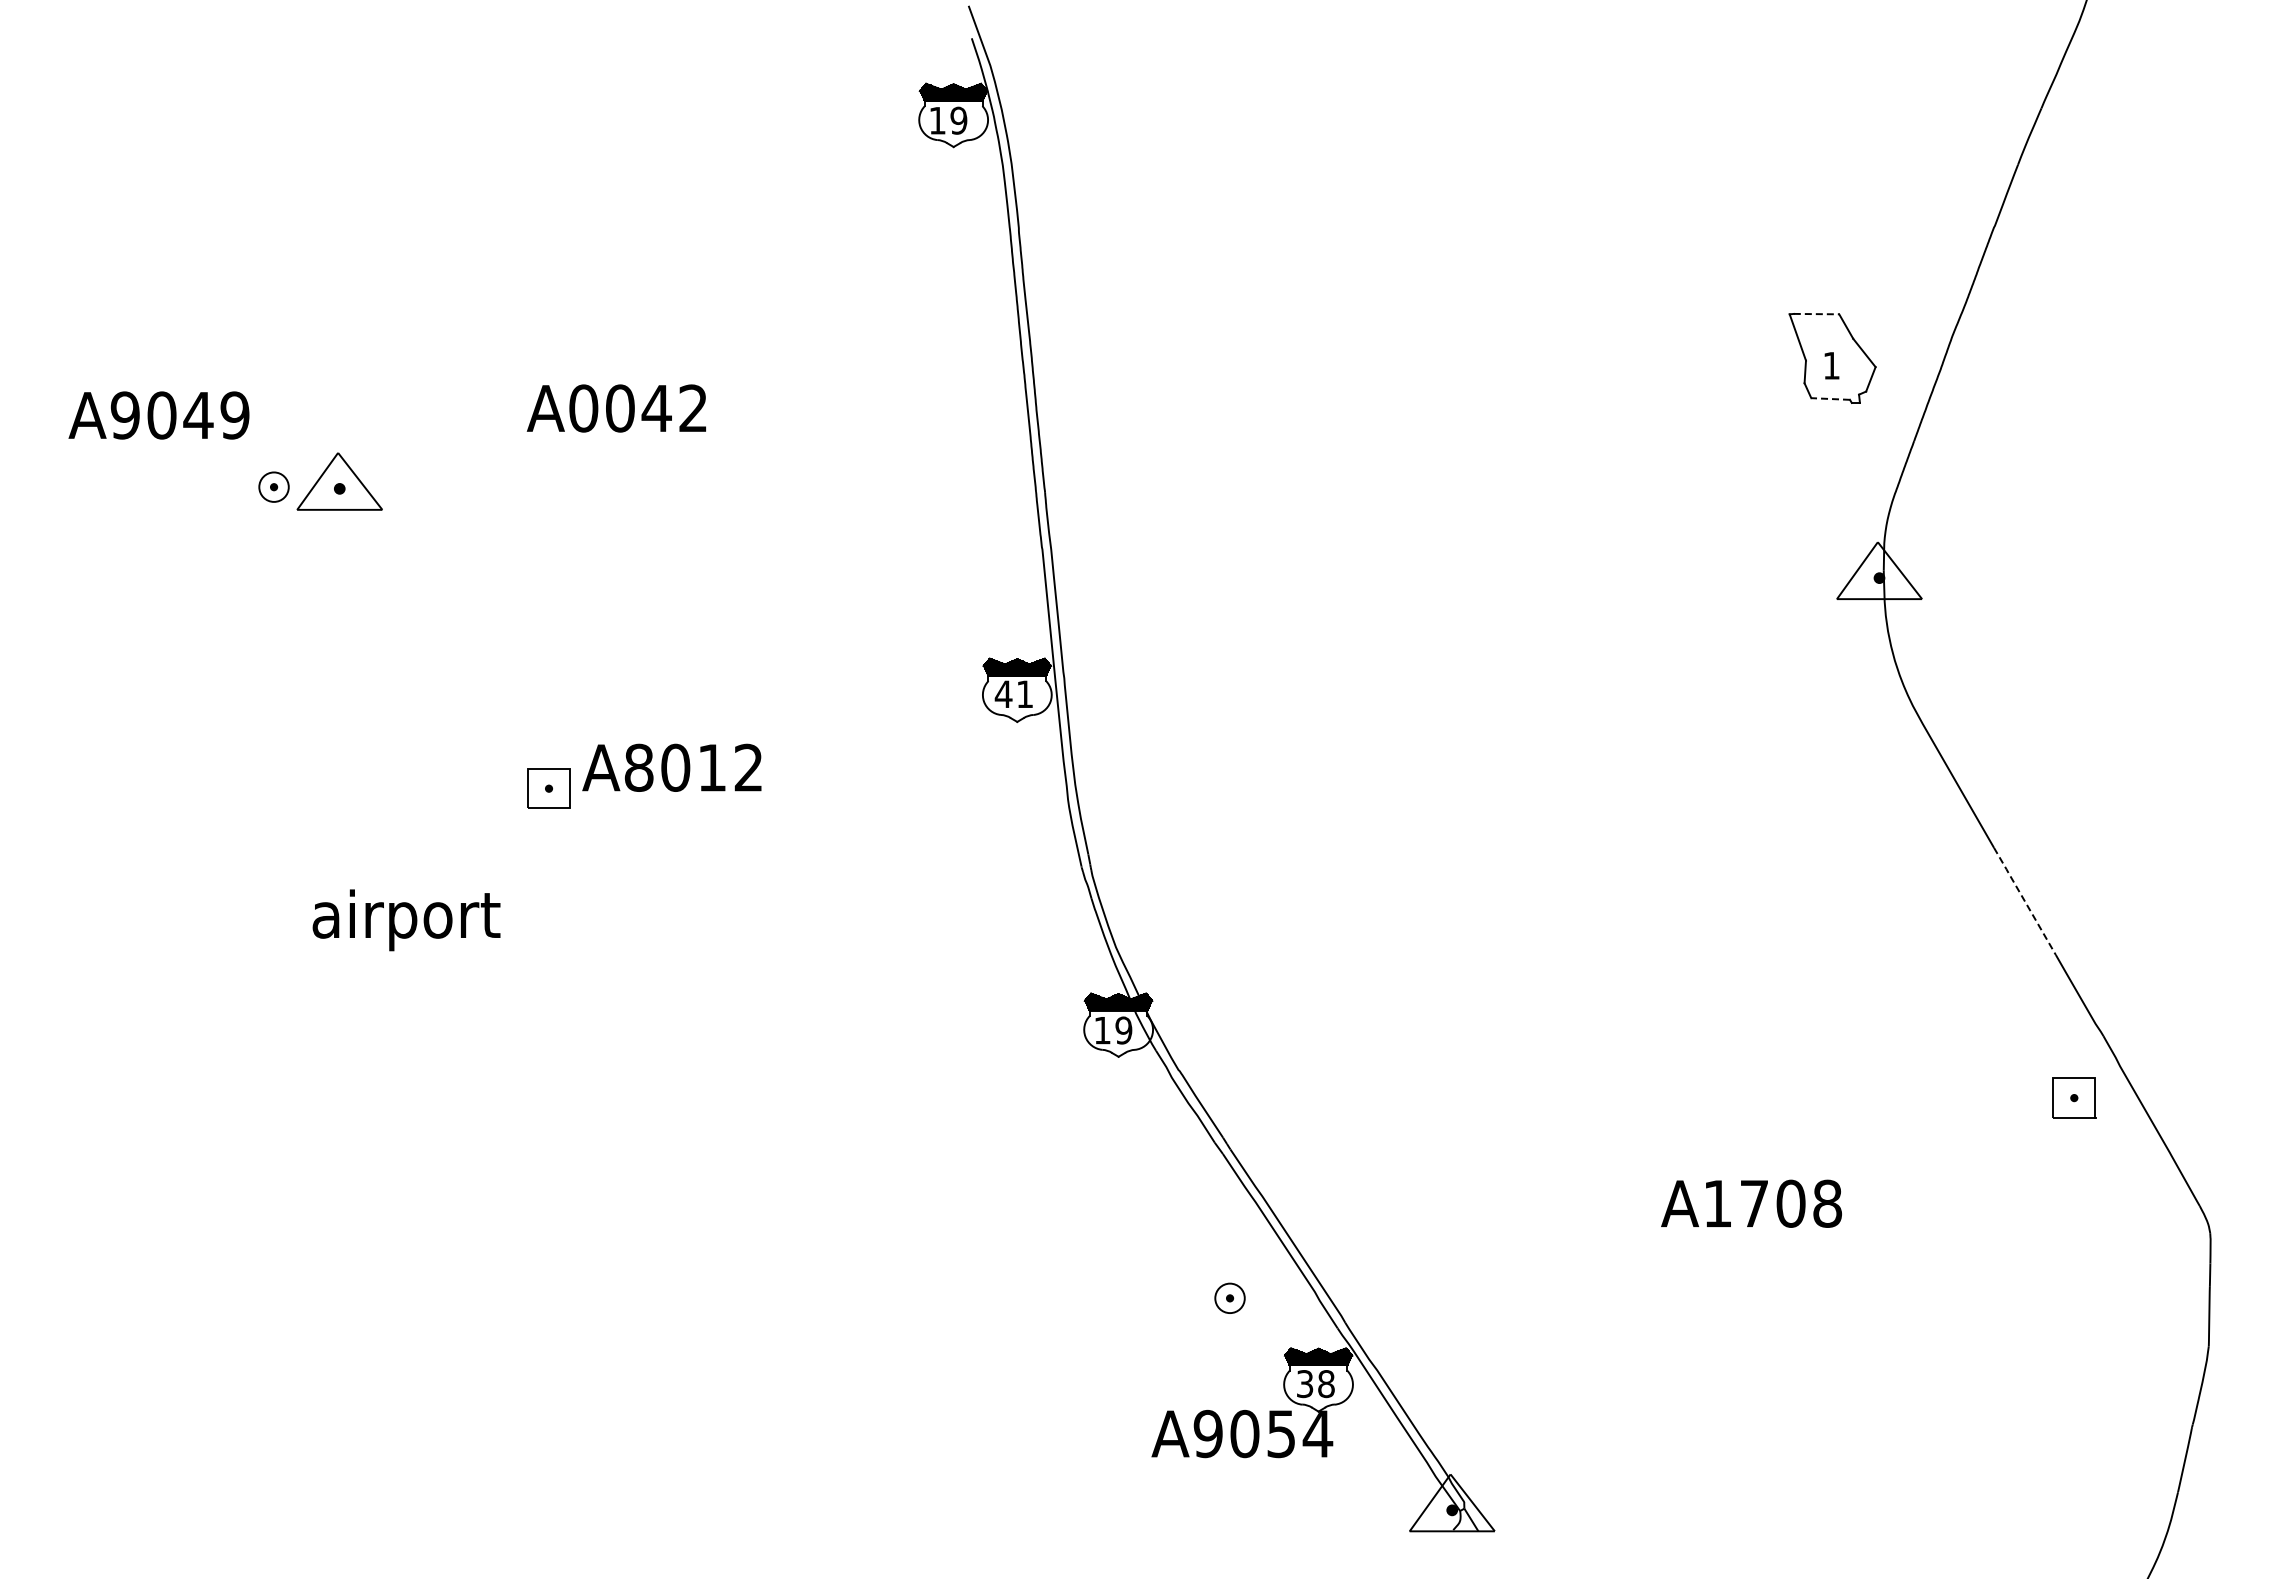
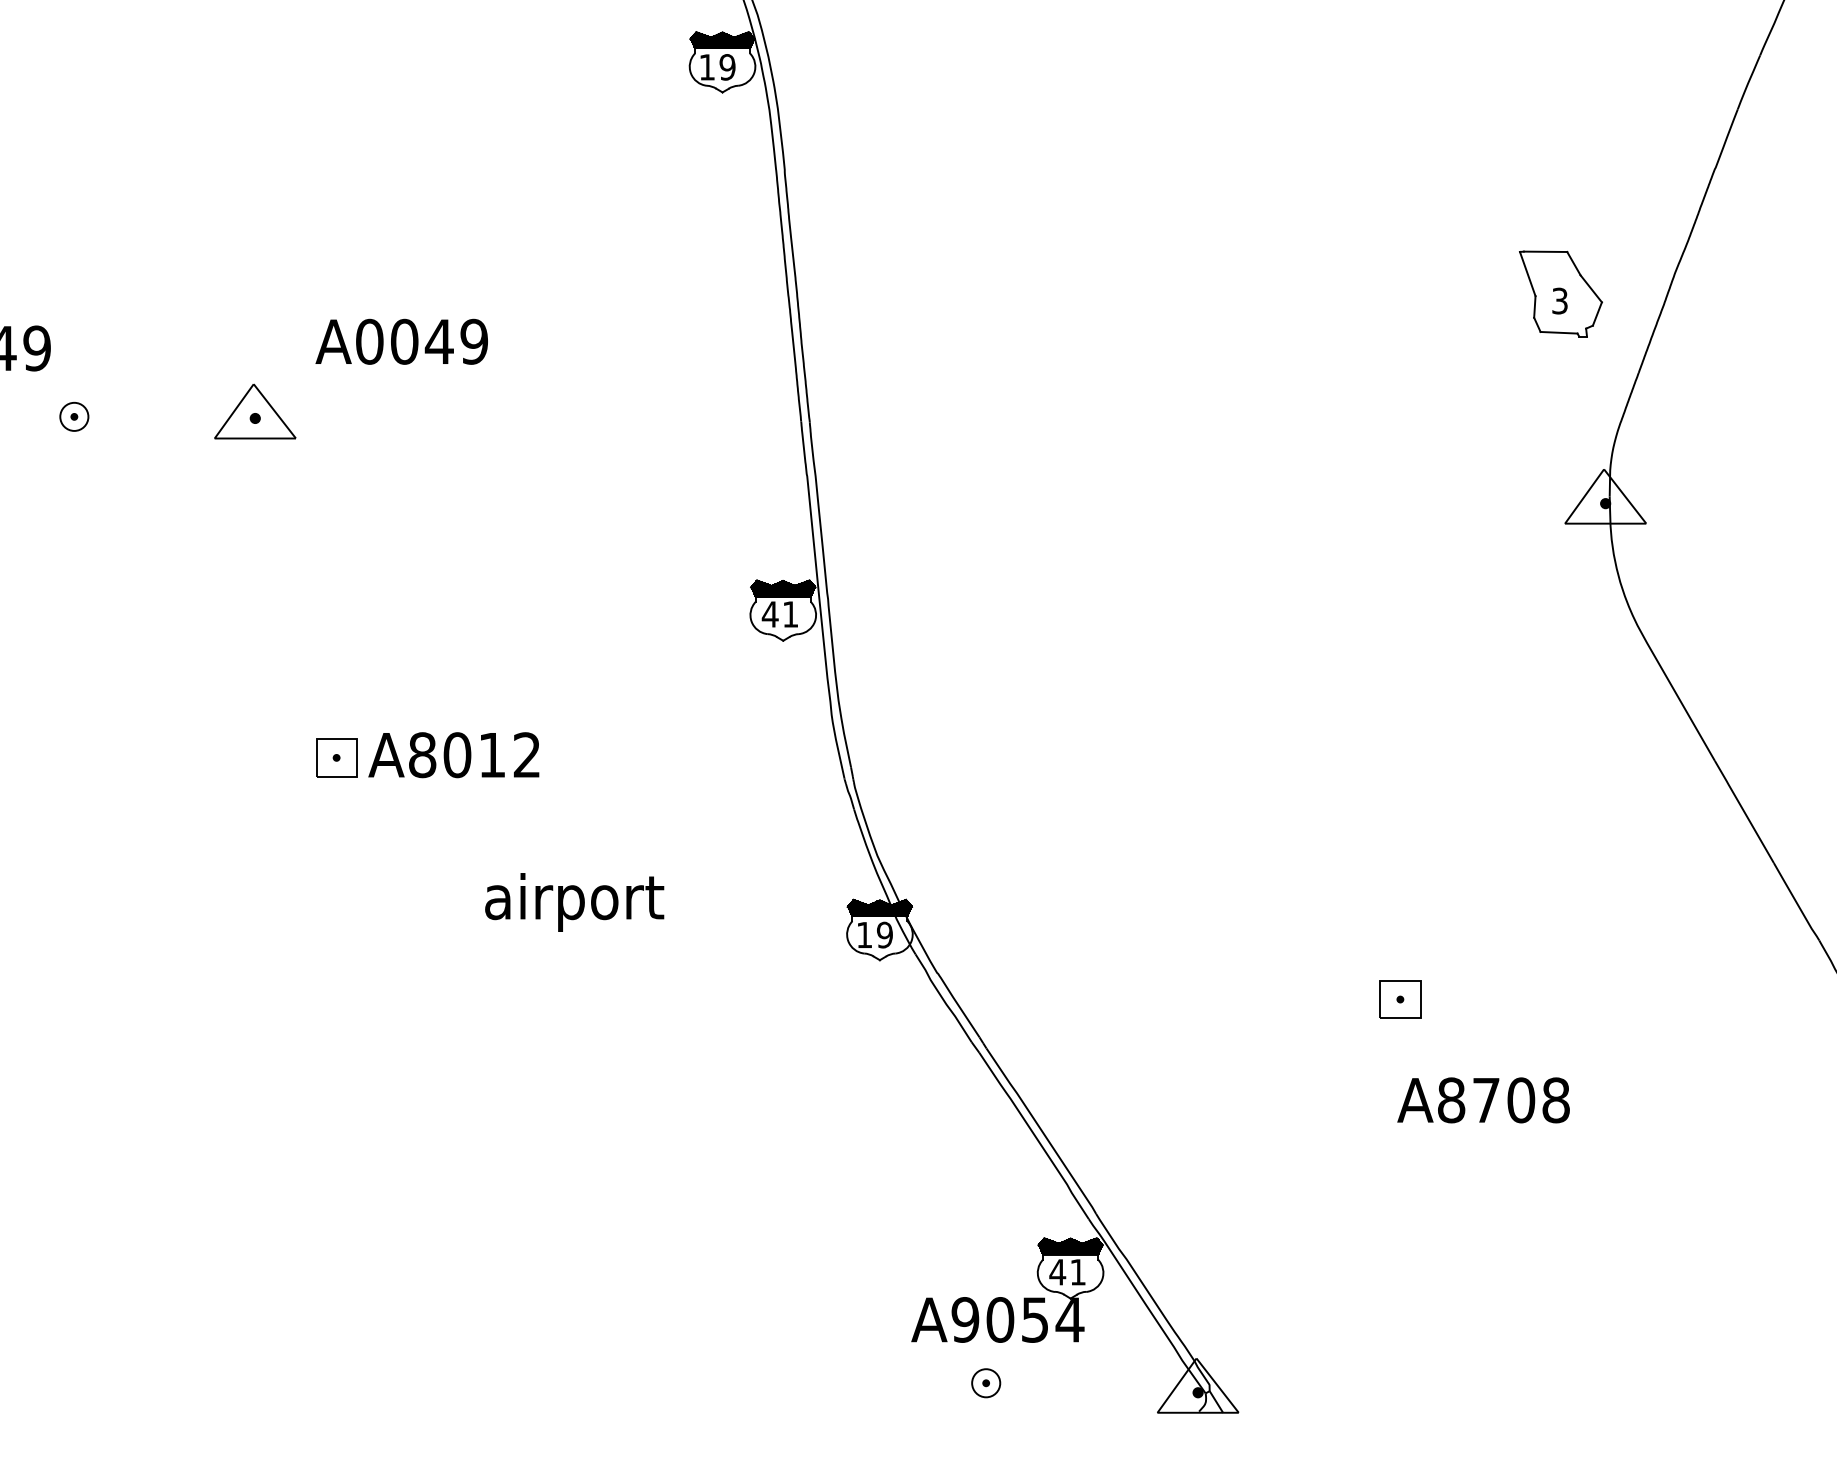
line: (1816, 314) -> (1545, 252), dashed -> solid
text: (1831, 365) -> (1559, 300), 1 -> 3
line: (1830, 398) -> (1558, 332), dashed -> solid
text: (693, 408) -> (474, 341), A0042 -> A0049
part: (339, 481) -> (255, 411), moved
text: (671, 767) -> (453, 754), moved
part: (548, 788) -> (336, 757), moved
line: (2024, 900) -> (1743, 811), dashed -> solid
text: (406, 920) -> (574, 902), moved
part: (2074, 1097) -> (1400, 998), moved
text: (1717, 1203) -> (1451, 1100), A1708 -> A8708
part: (1229, 1297) -> (985, 1382), moved
text: (1315, 1384) -> (1067, 1272), 38 -> 41

